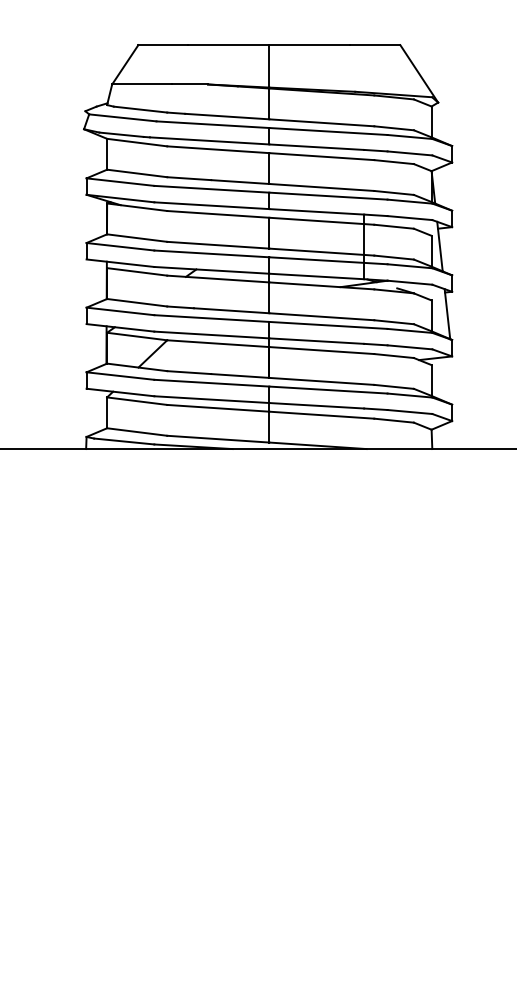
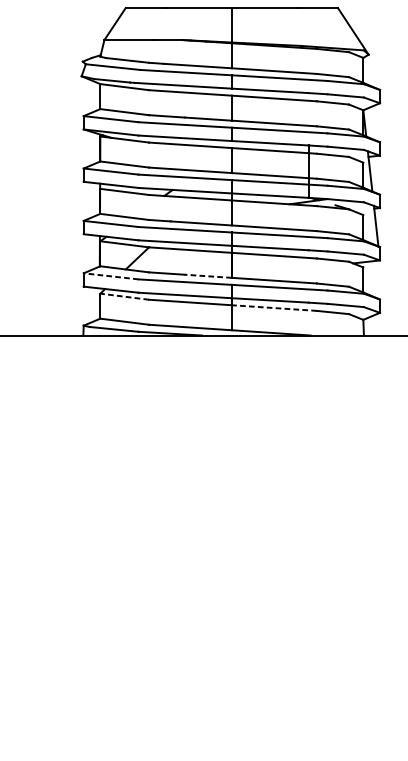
line: (239, 375) -> (207, 275), solid -> dashed
line: (119, 376) -> (110, 276), solid -> dashed
line: (136, 401) -> (124, 296), solid -> dashed
line: (321, 415) -> (274, 308), solid -> dashed

